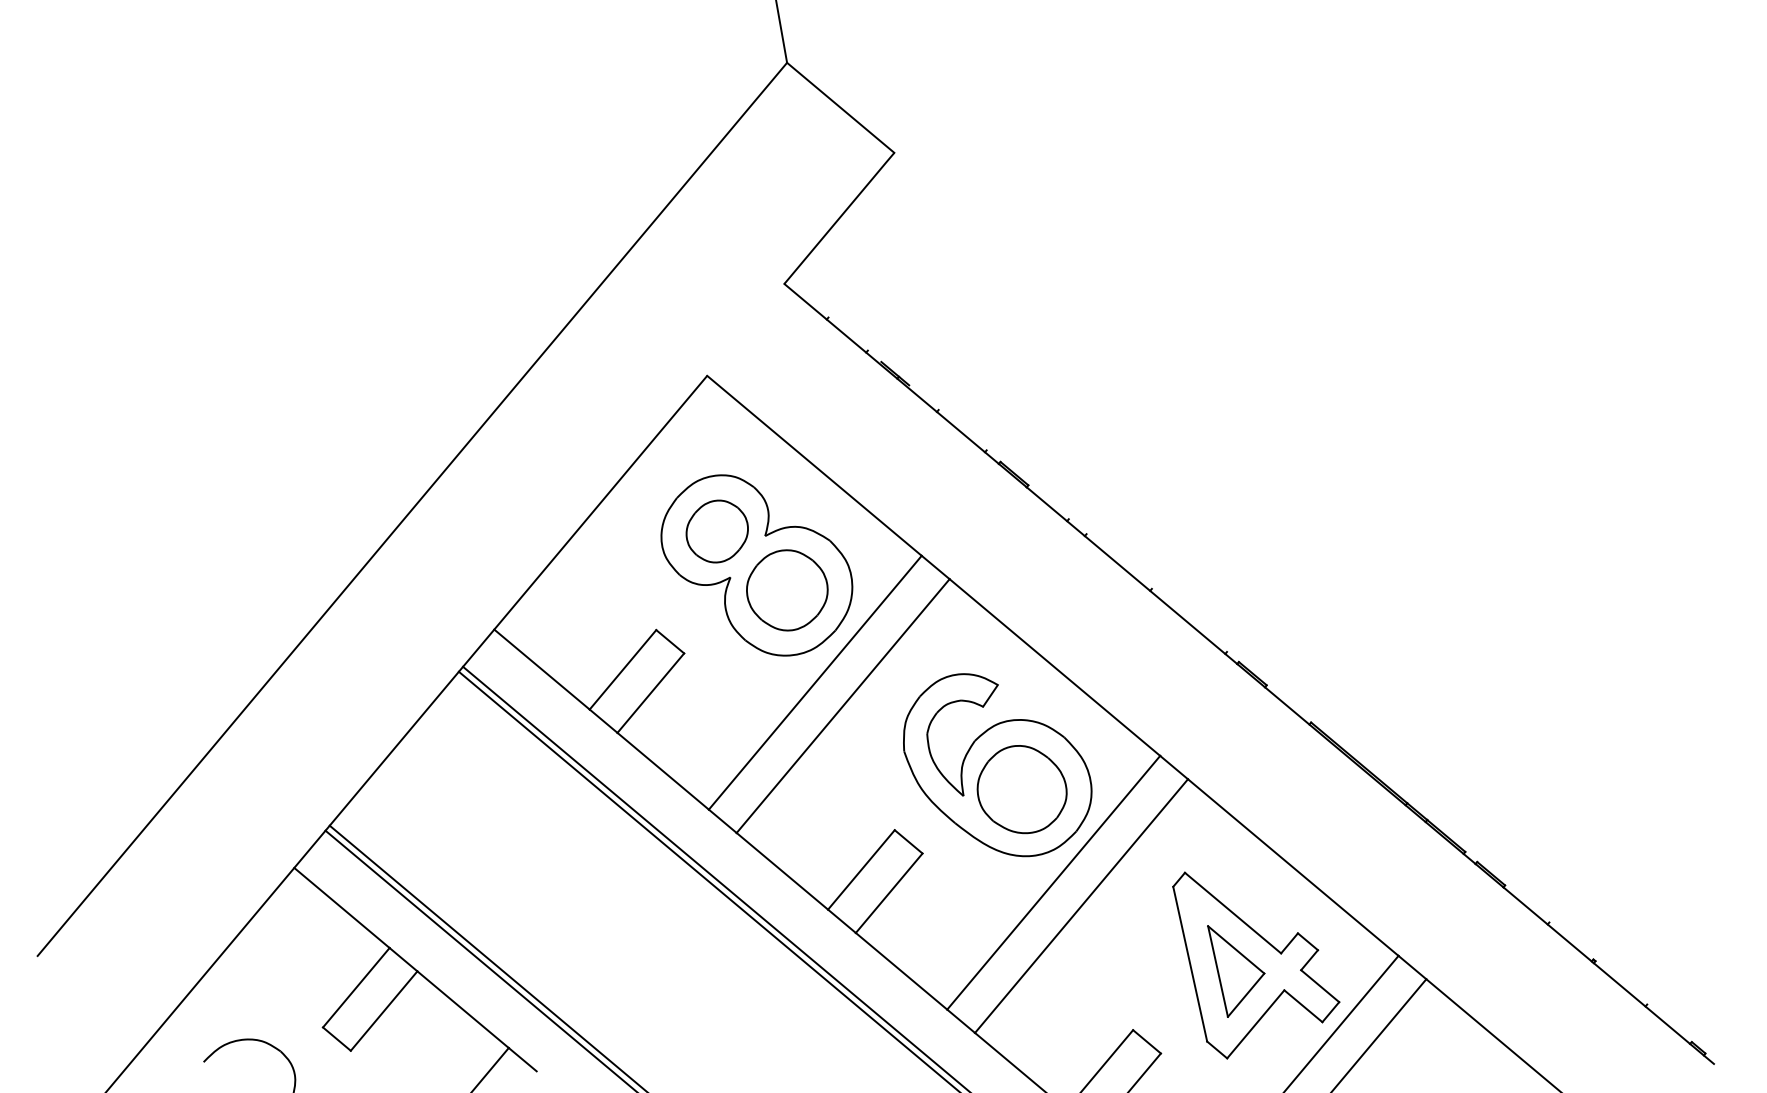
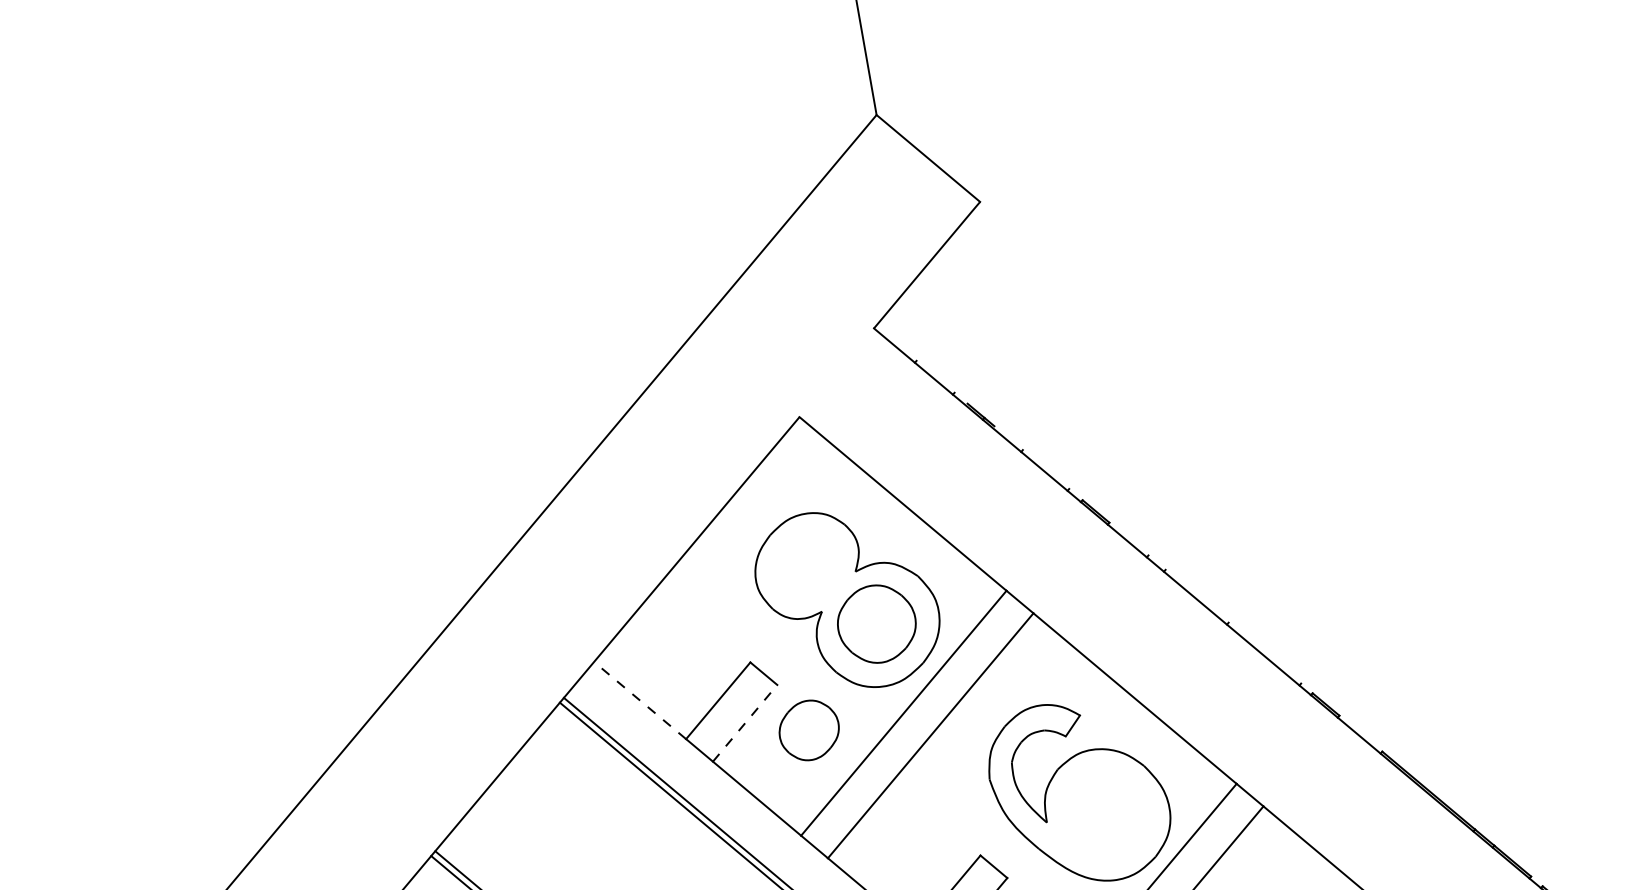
part: (716, 531) -> (808, 730), moved
line: (541, 669) -> (639, 700), solid -> dashed
line: (650, 693) -> (744, 723), solid -> dashed
part: (1021, 789) -> (1102, 816), removed

